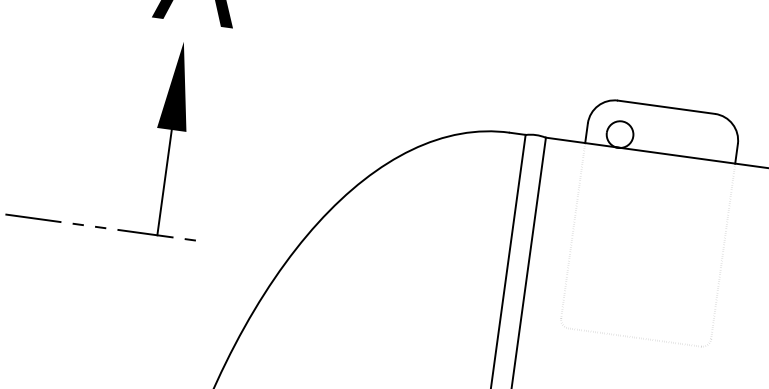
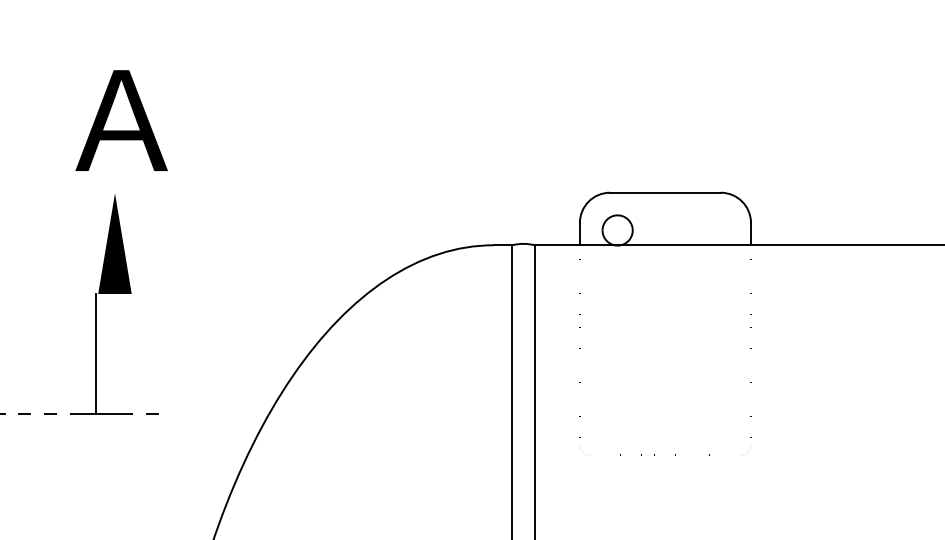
line: (165, 182) -> (96, 353), moved

